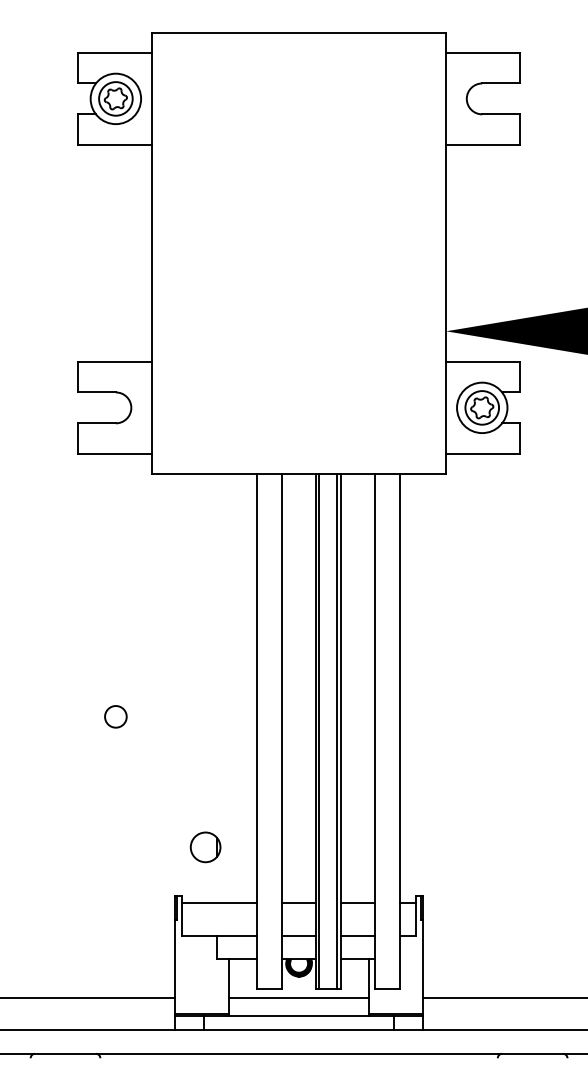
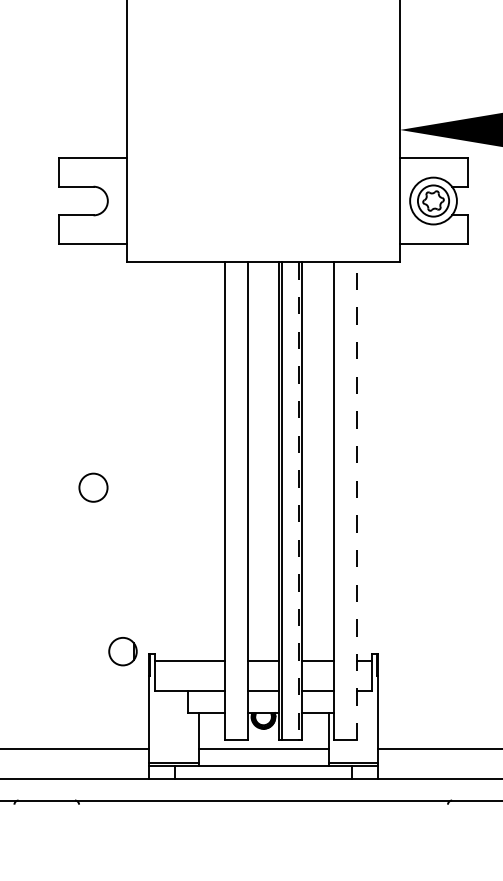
circle: (115, 716) -> (93, 487), size x1.4
line: (399, 731) -> (356, 501), solid -> dashed
line: (336, 732) -> (298, 502), solid -> dashed
part: (205, 847) -> (122, 651), moved

